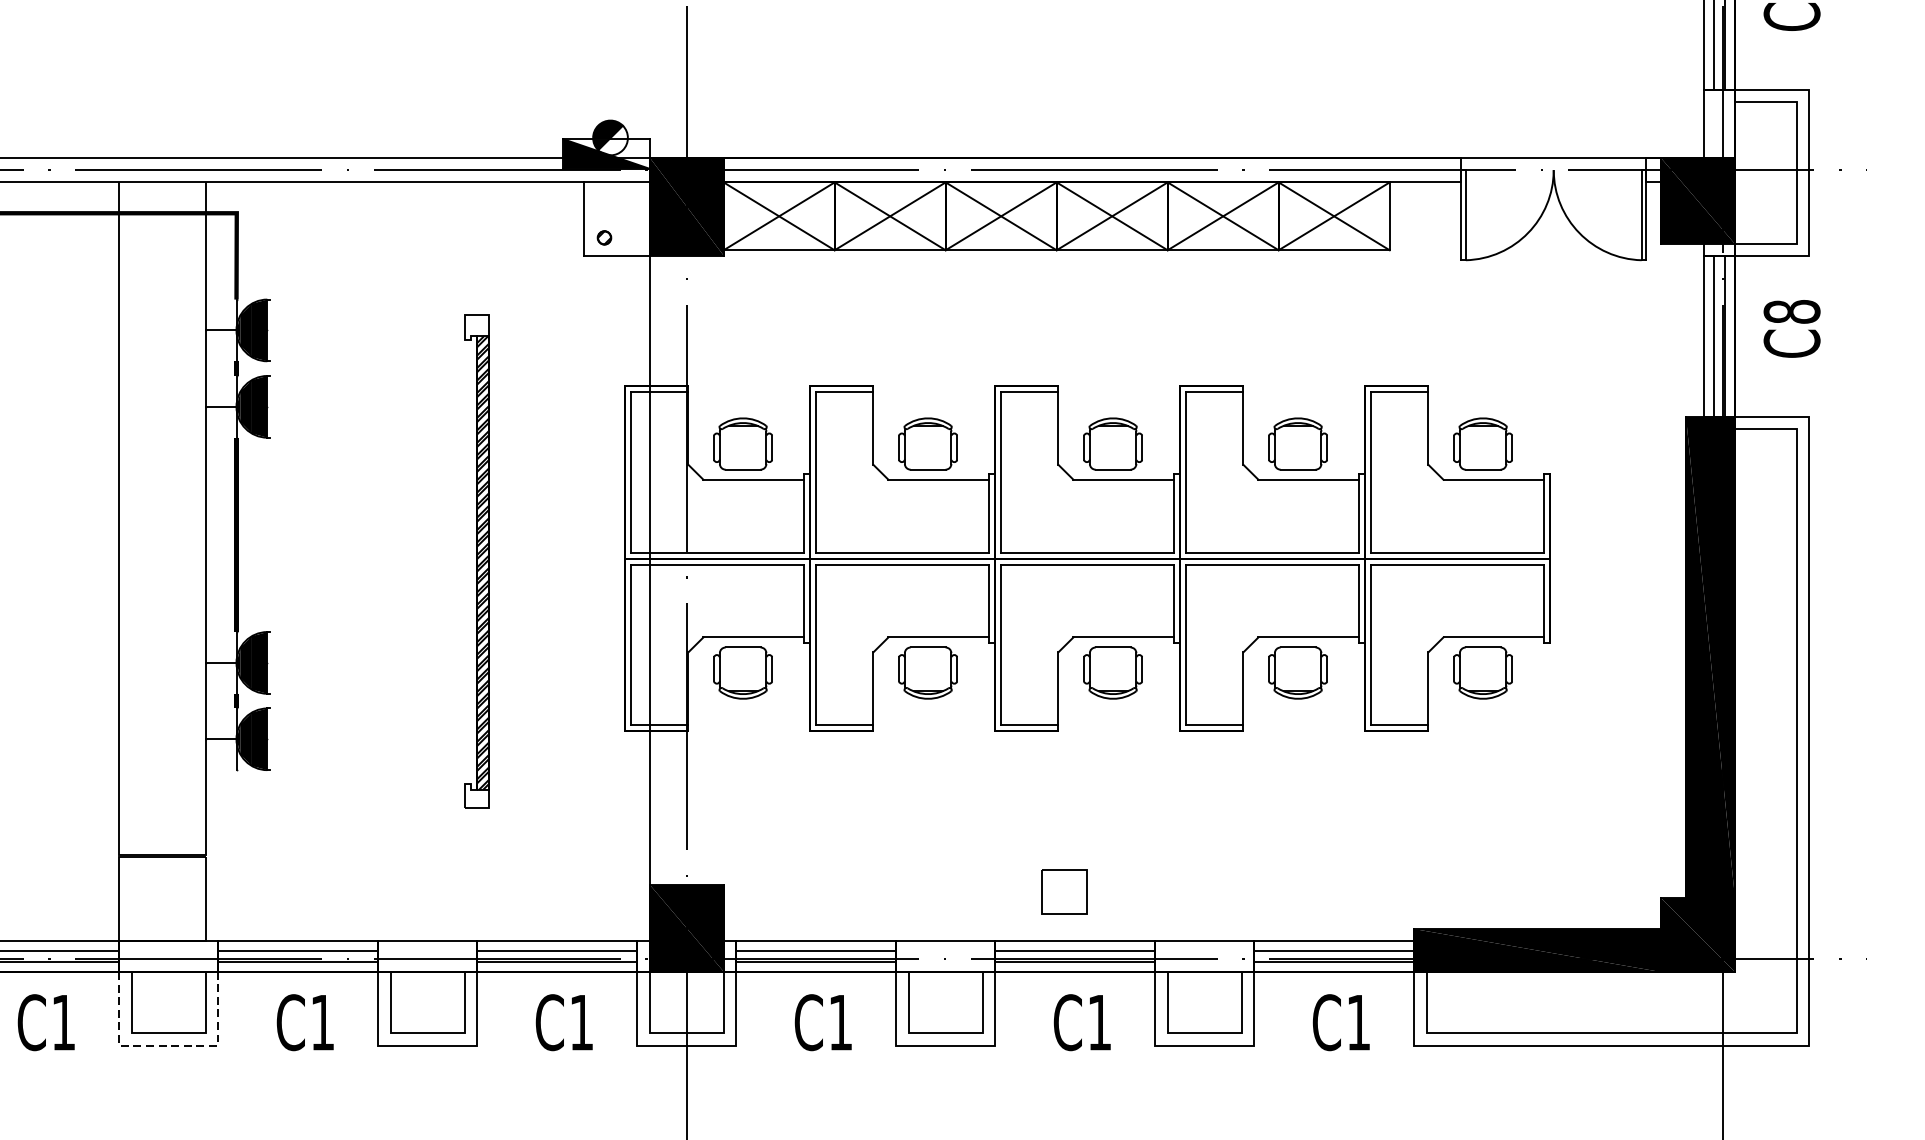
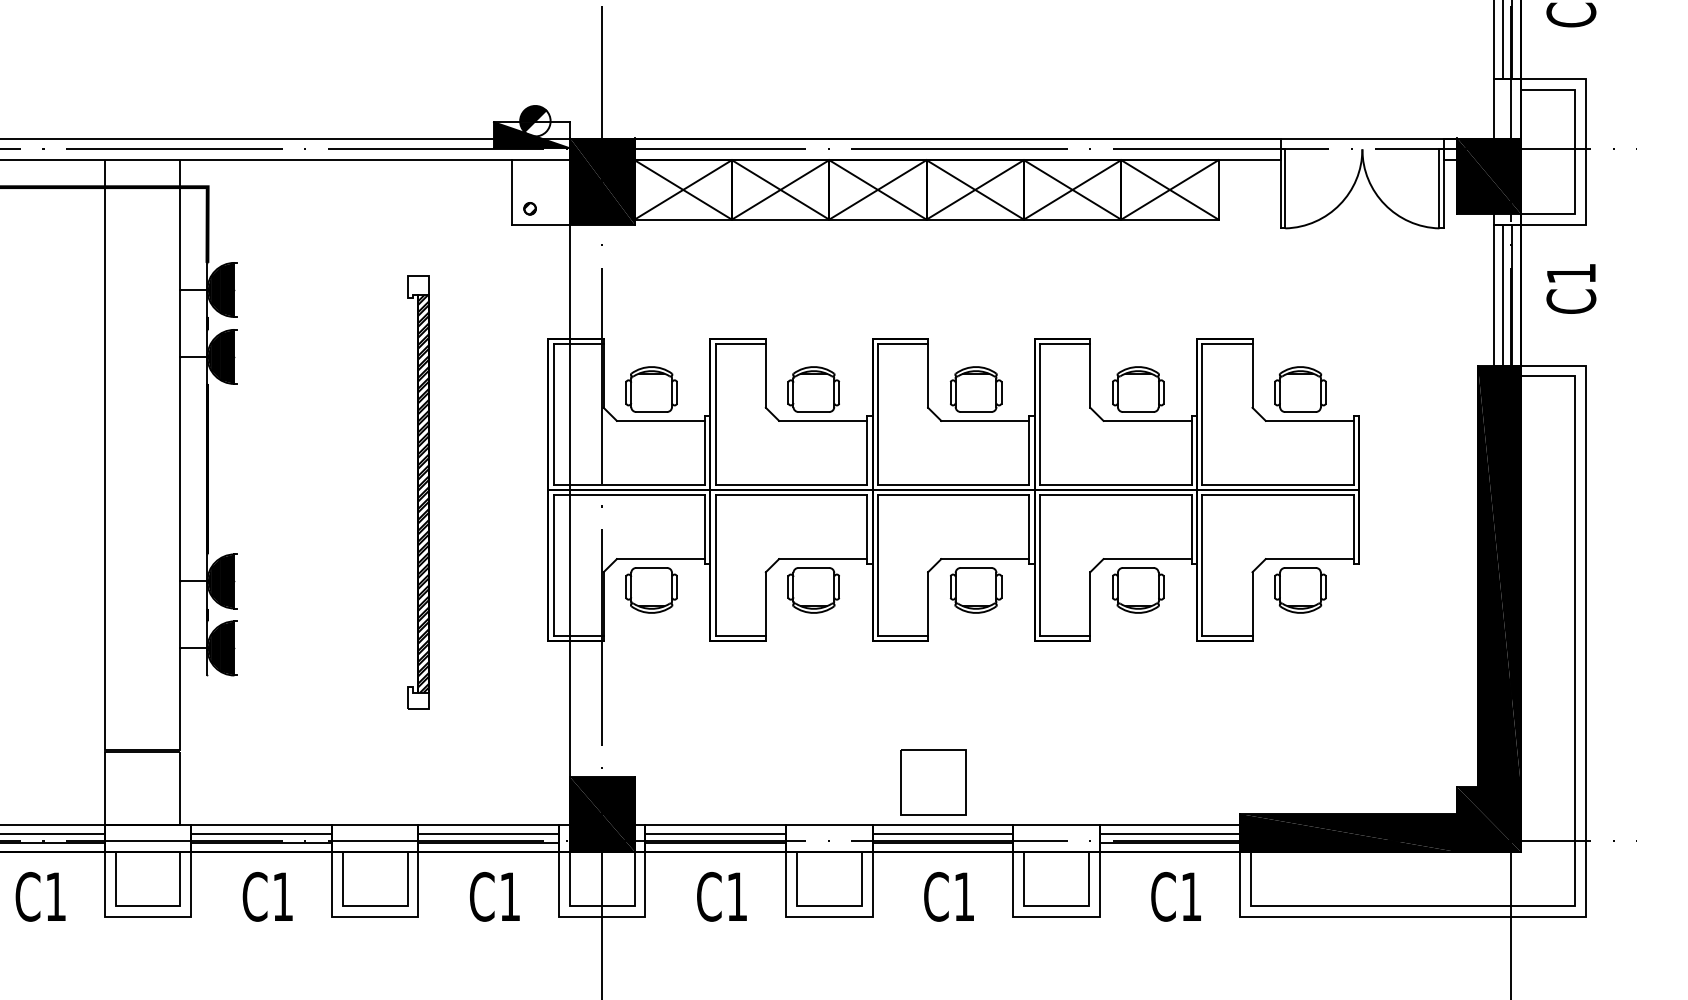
text: (1792, 311) -> (1571, 273), C8 -> C1
part: (1064, 892) -> (933, 782), size x1.67
line: (168, 1046) -> (147, 917), dashed -> solid

